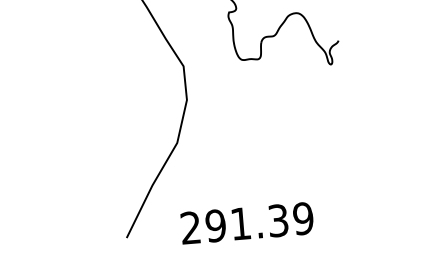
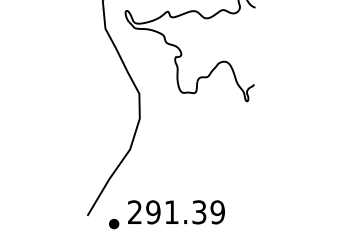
part: (164, 246) -> (114, 224), added

